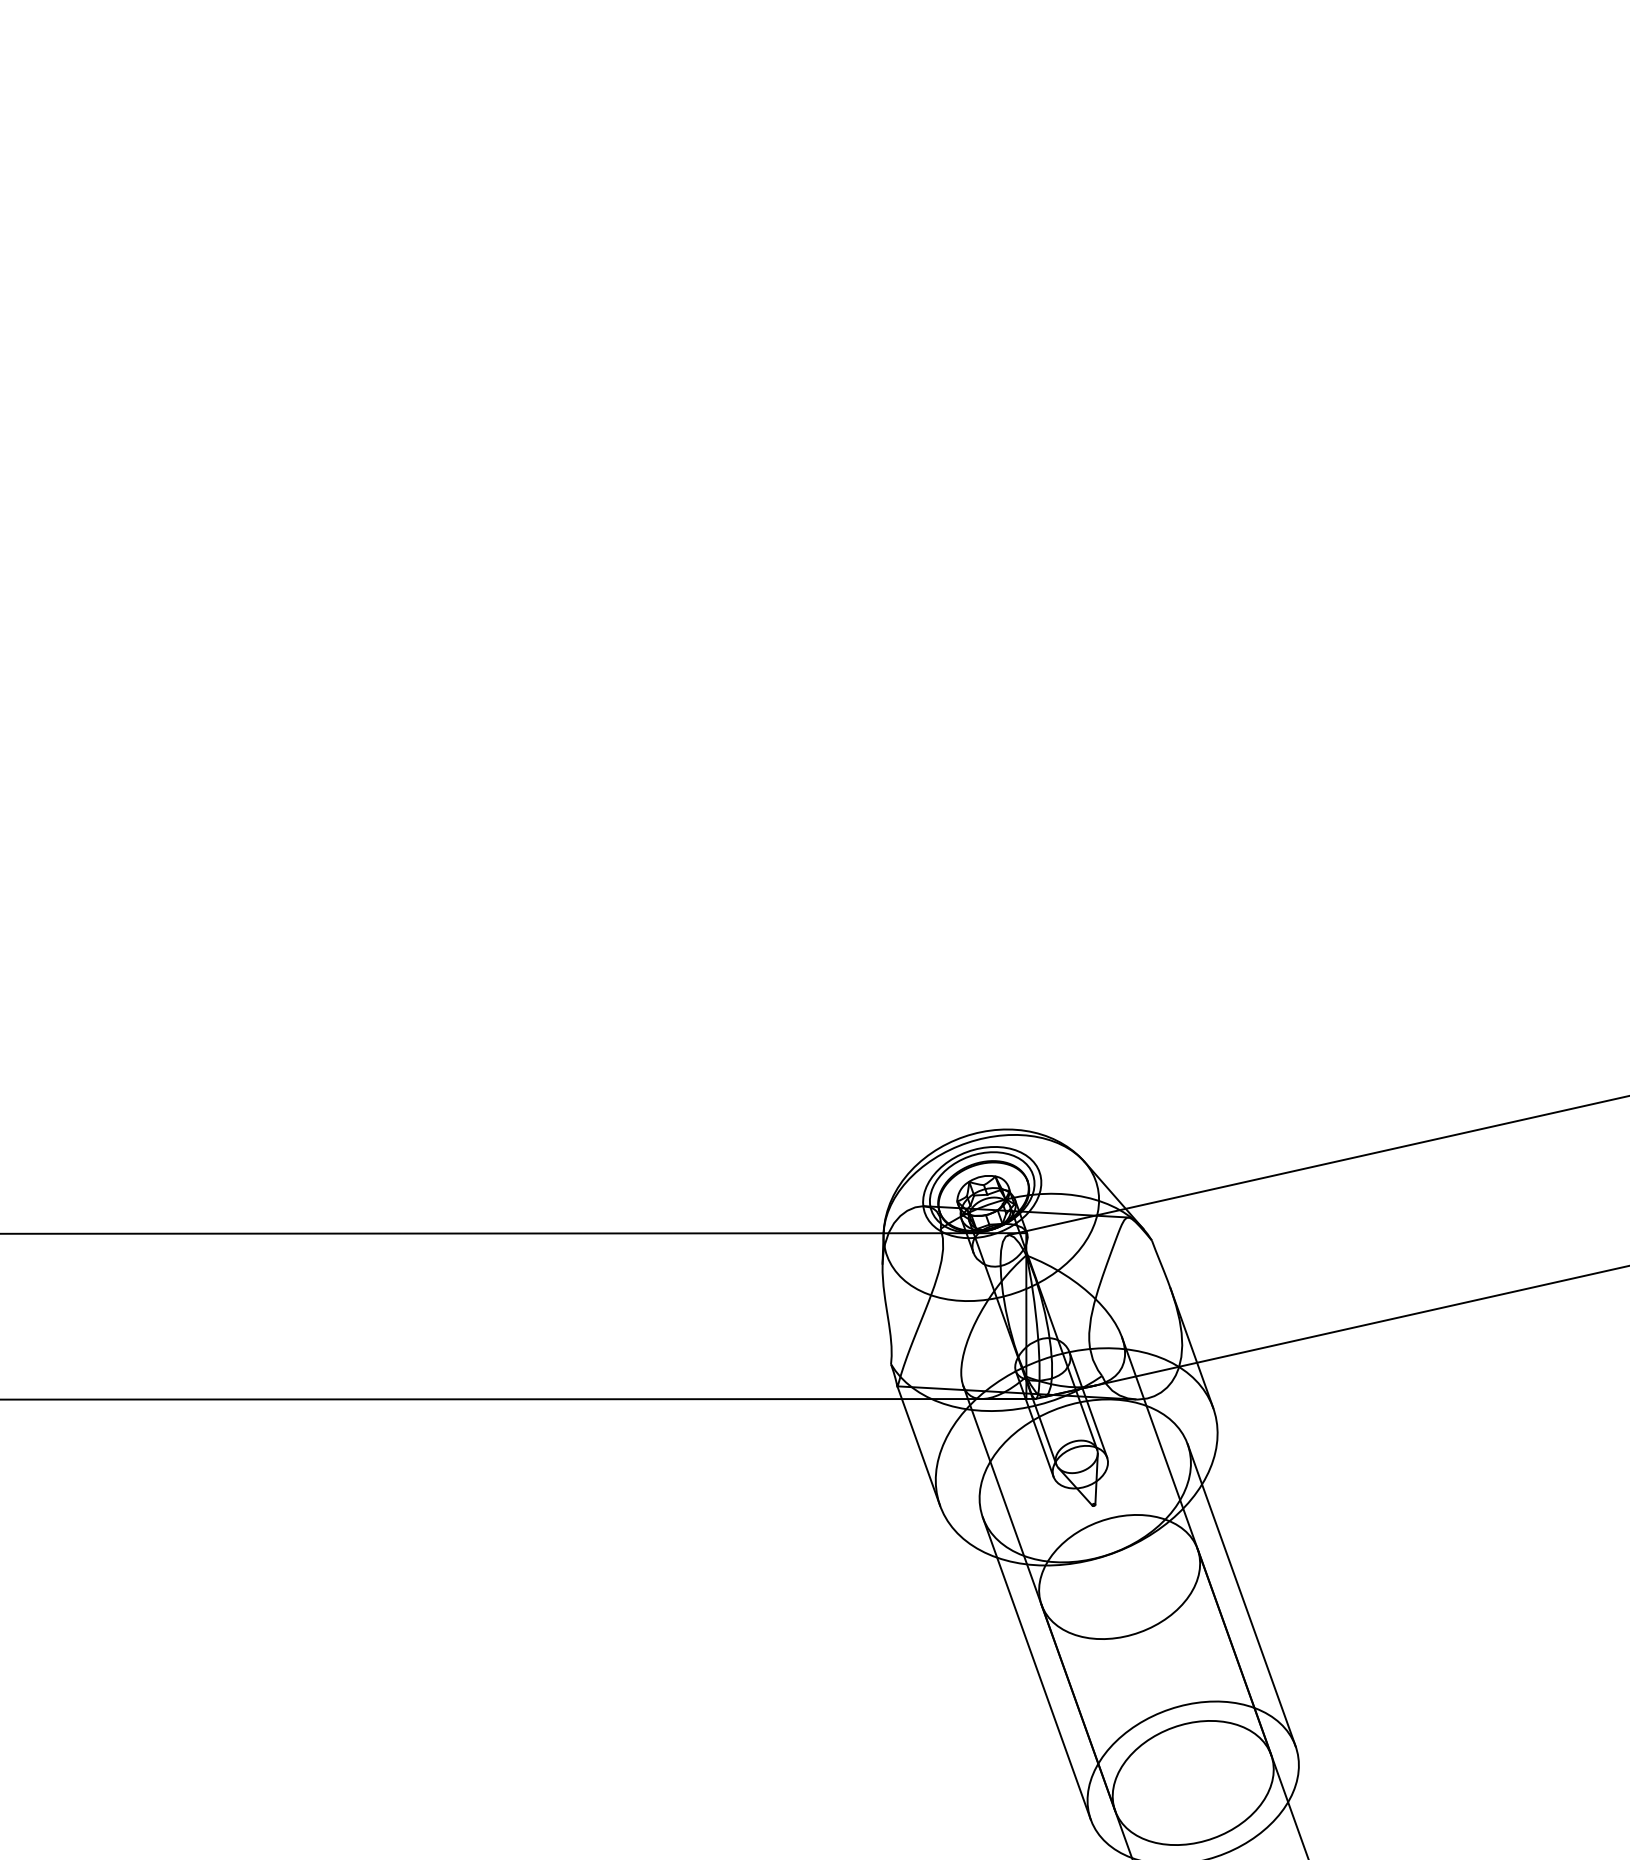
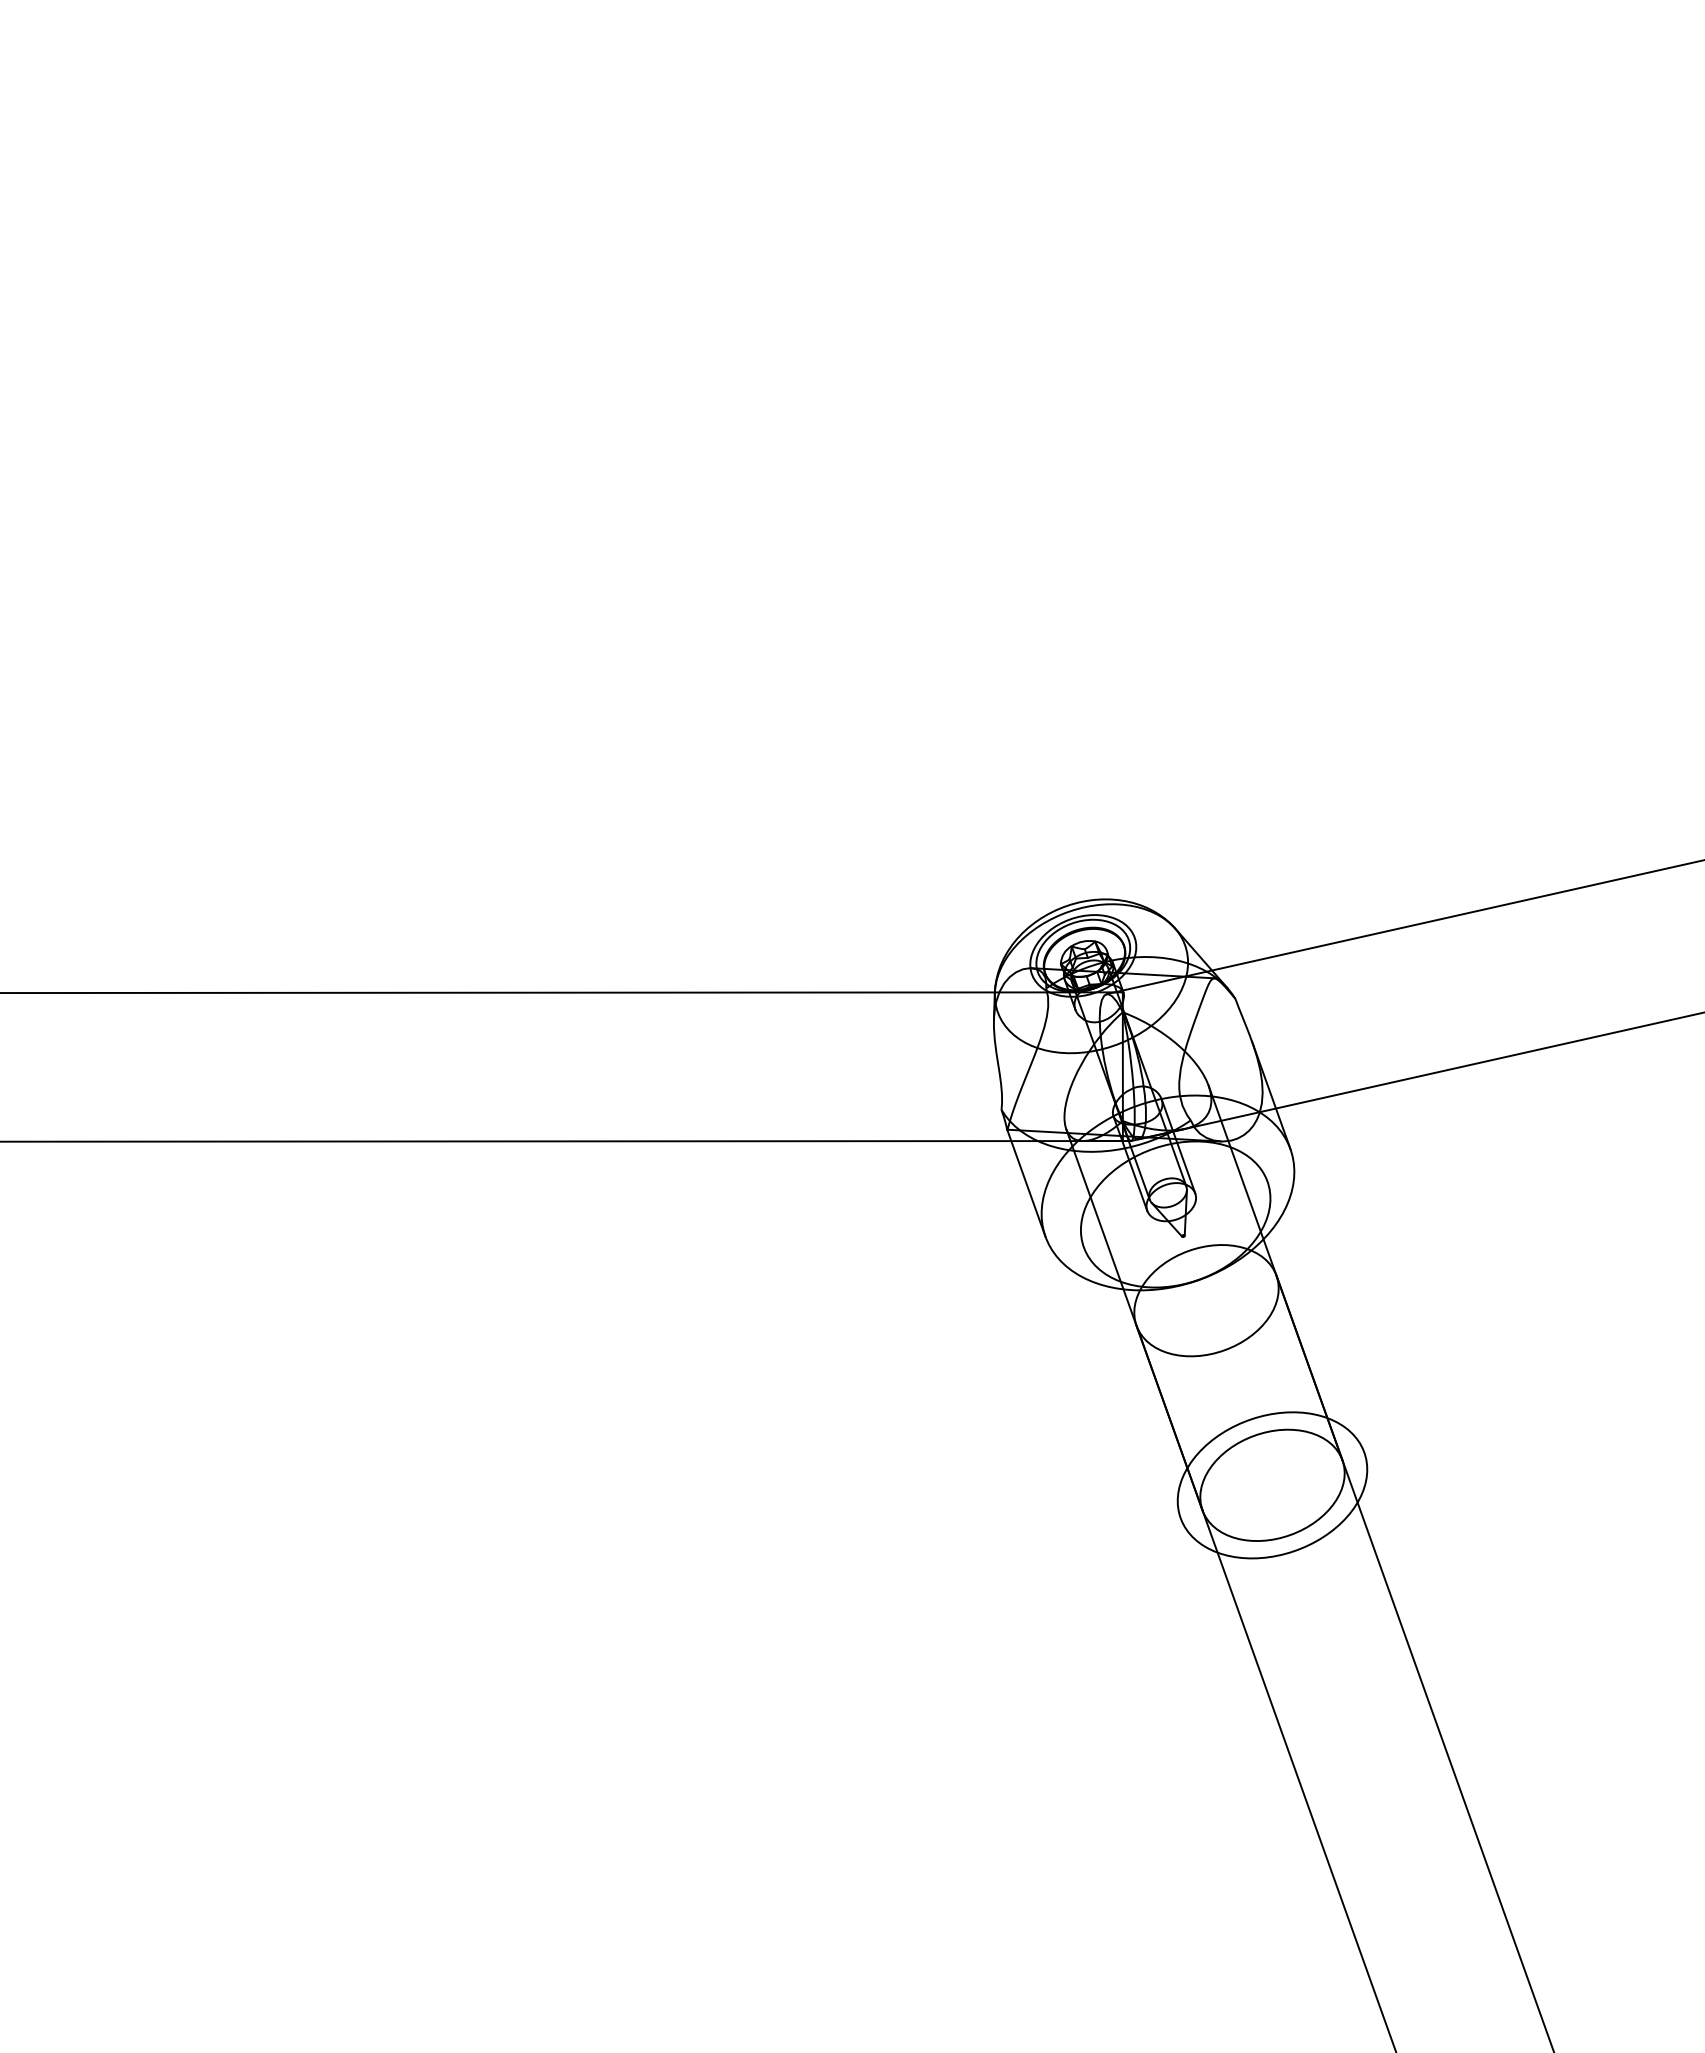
line: (1241, 1594) -> (1315, 1316), removed
line: (1035, 1668) -> (1131, 1382), removed

